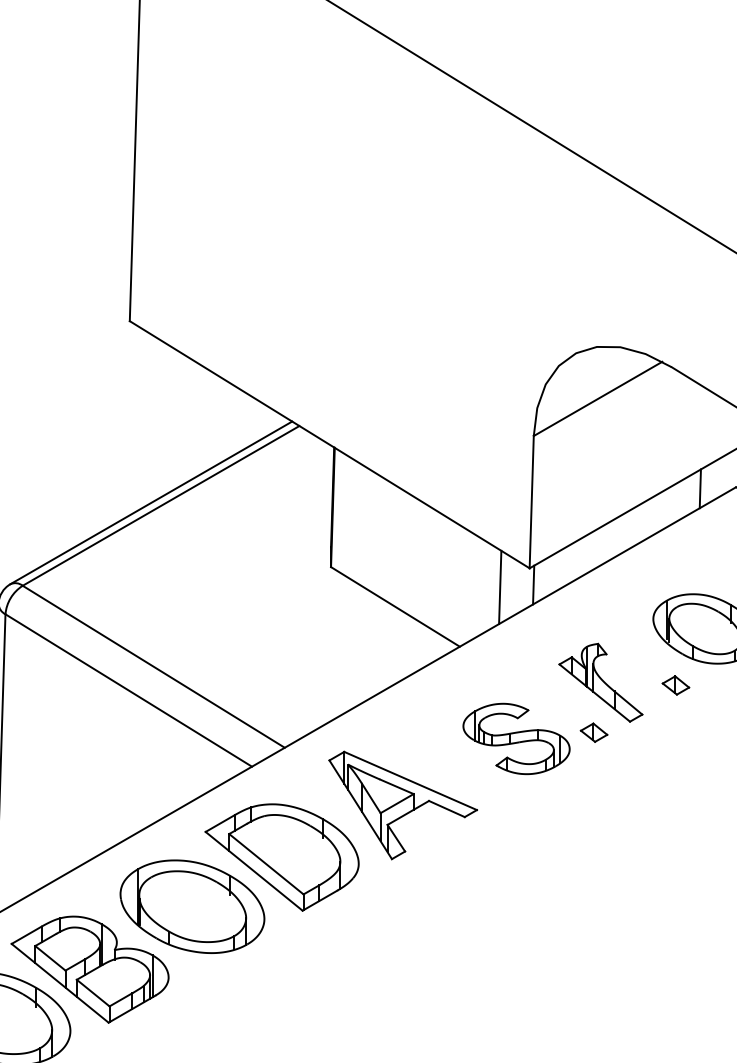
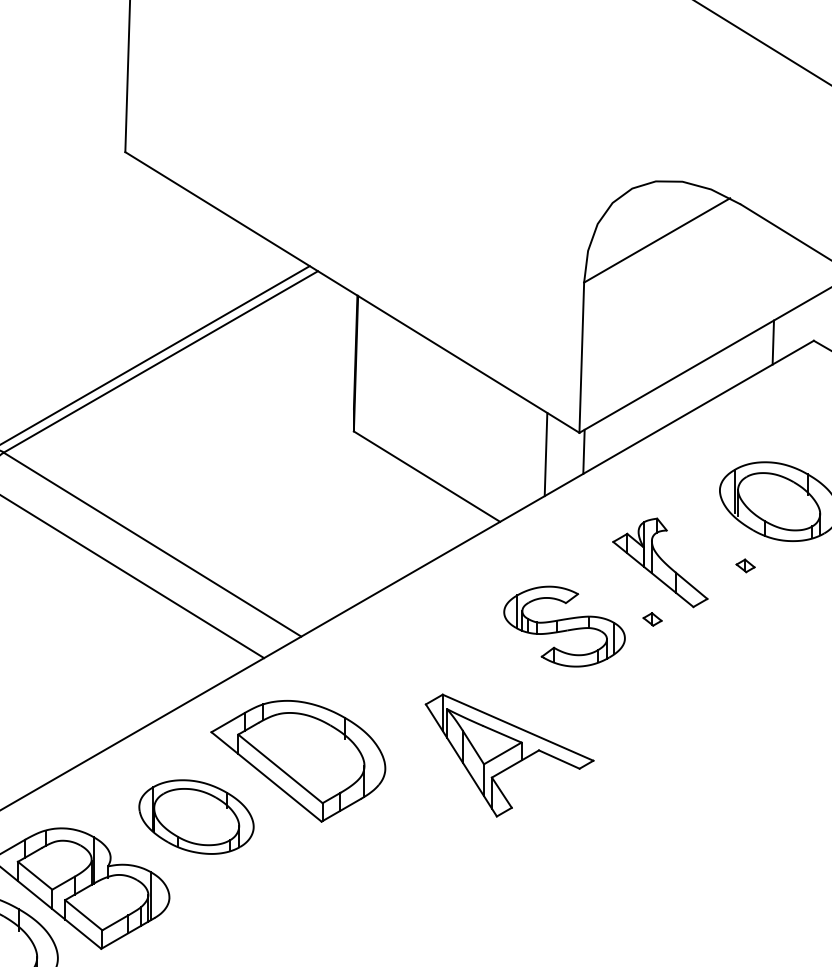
part: (675, 685) -> (745, 565), size x0.6
part: (593, 732) -> (651, 619), size x0.6
part: (402, 805) -> (508, 755), moved
part: (192, 906) -> (196, 816), size x0.7

